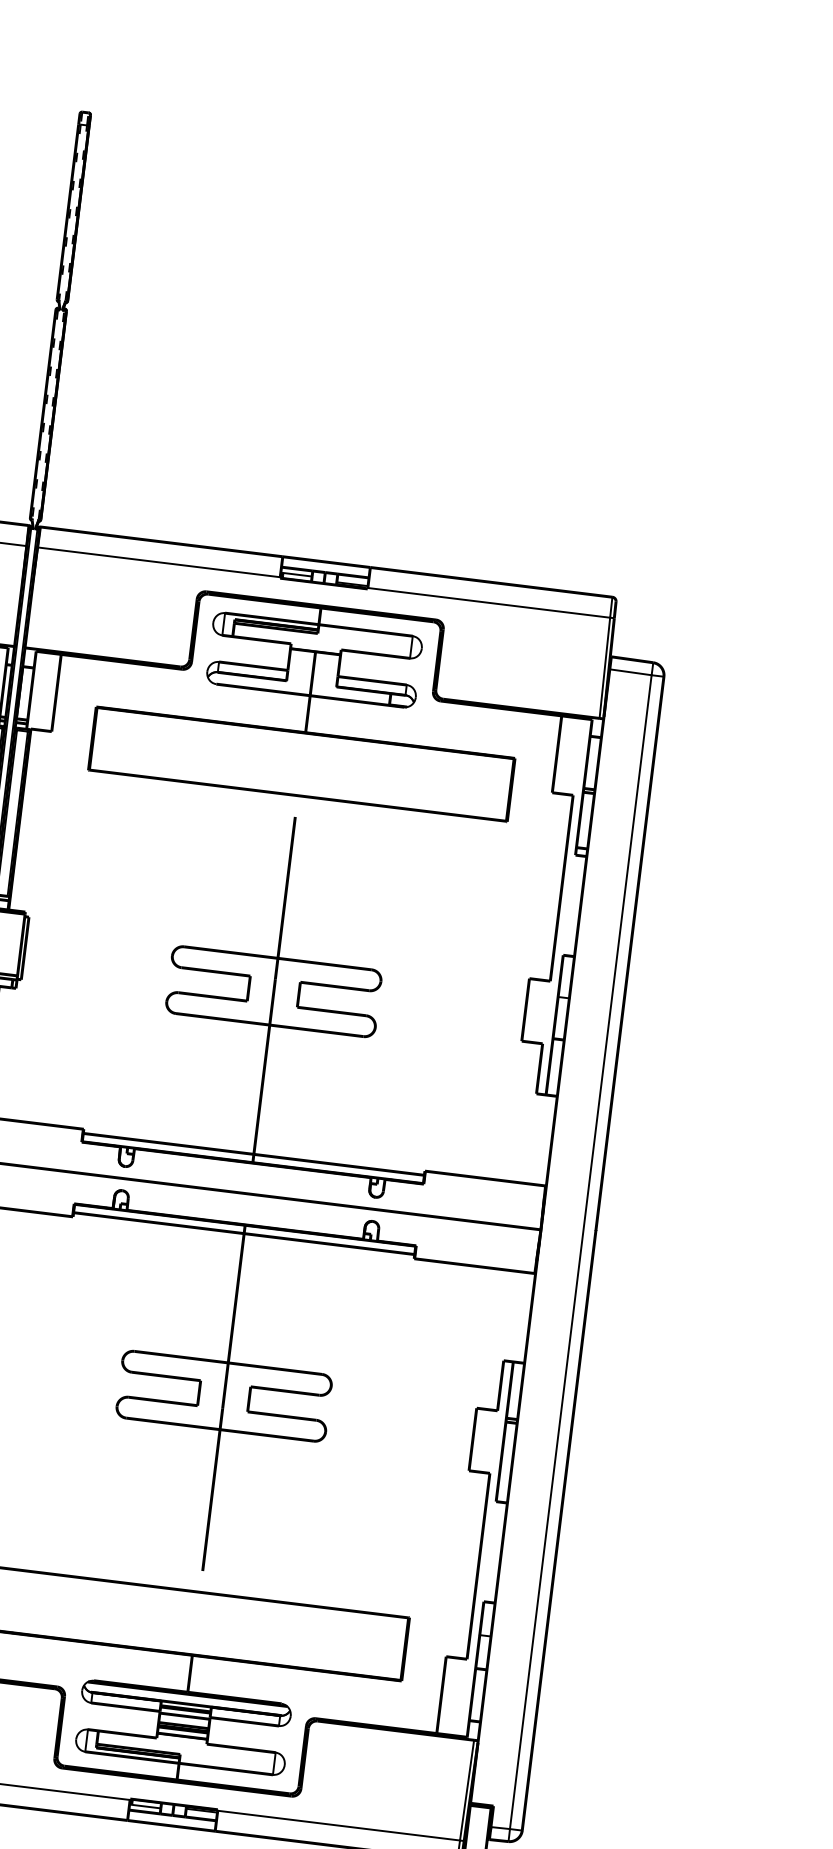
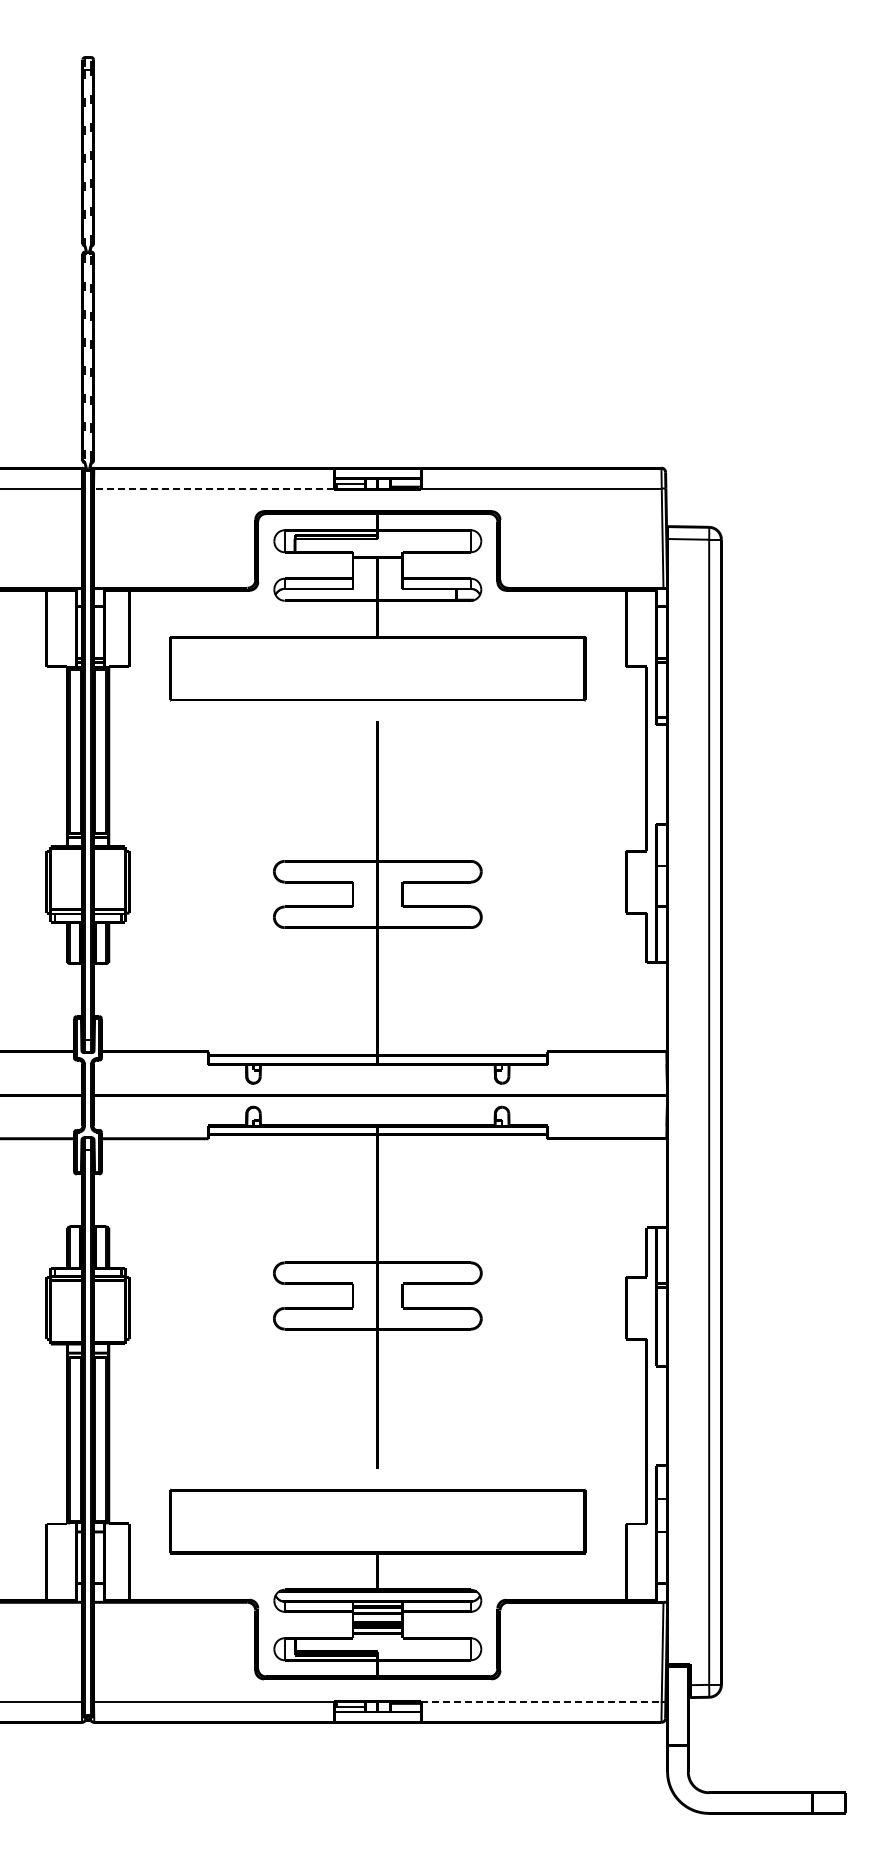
line: (158, 562) -> (213, 488), solid -> dashed
line: (339, 1826) -> (542, 1702), solid -> dashed

